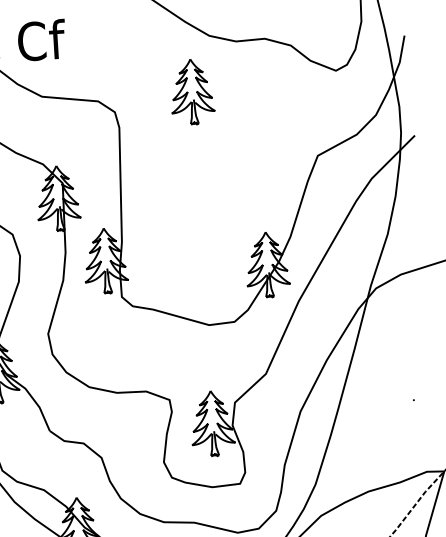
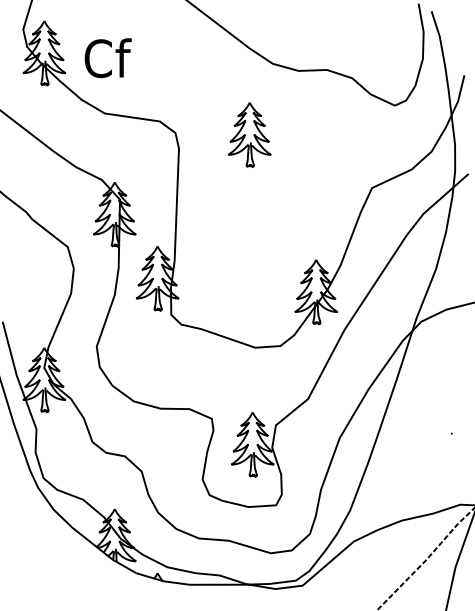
part: (192, 91) -> (249, 134), moved

